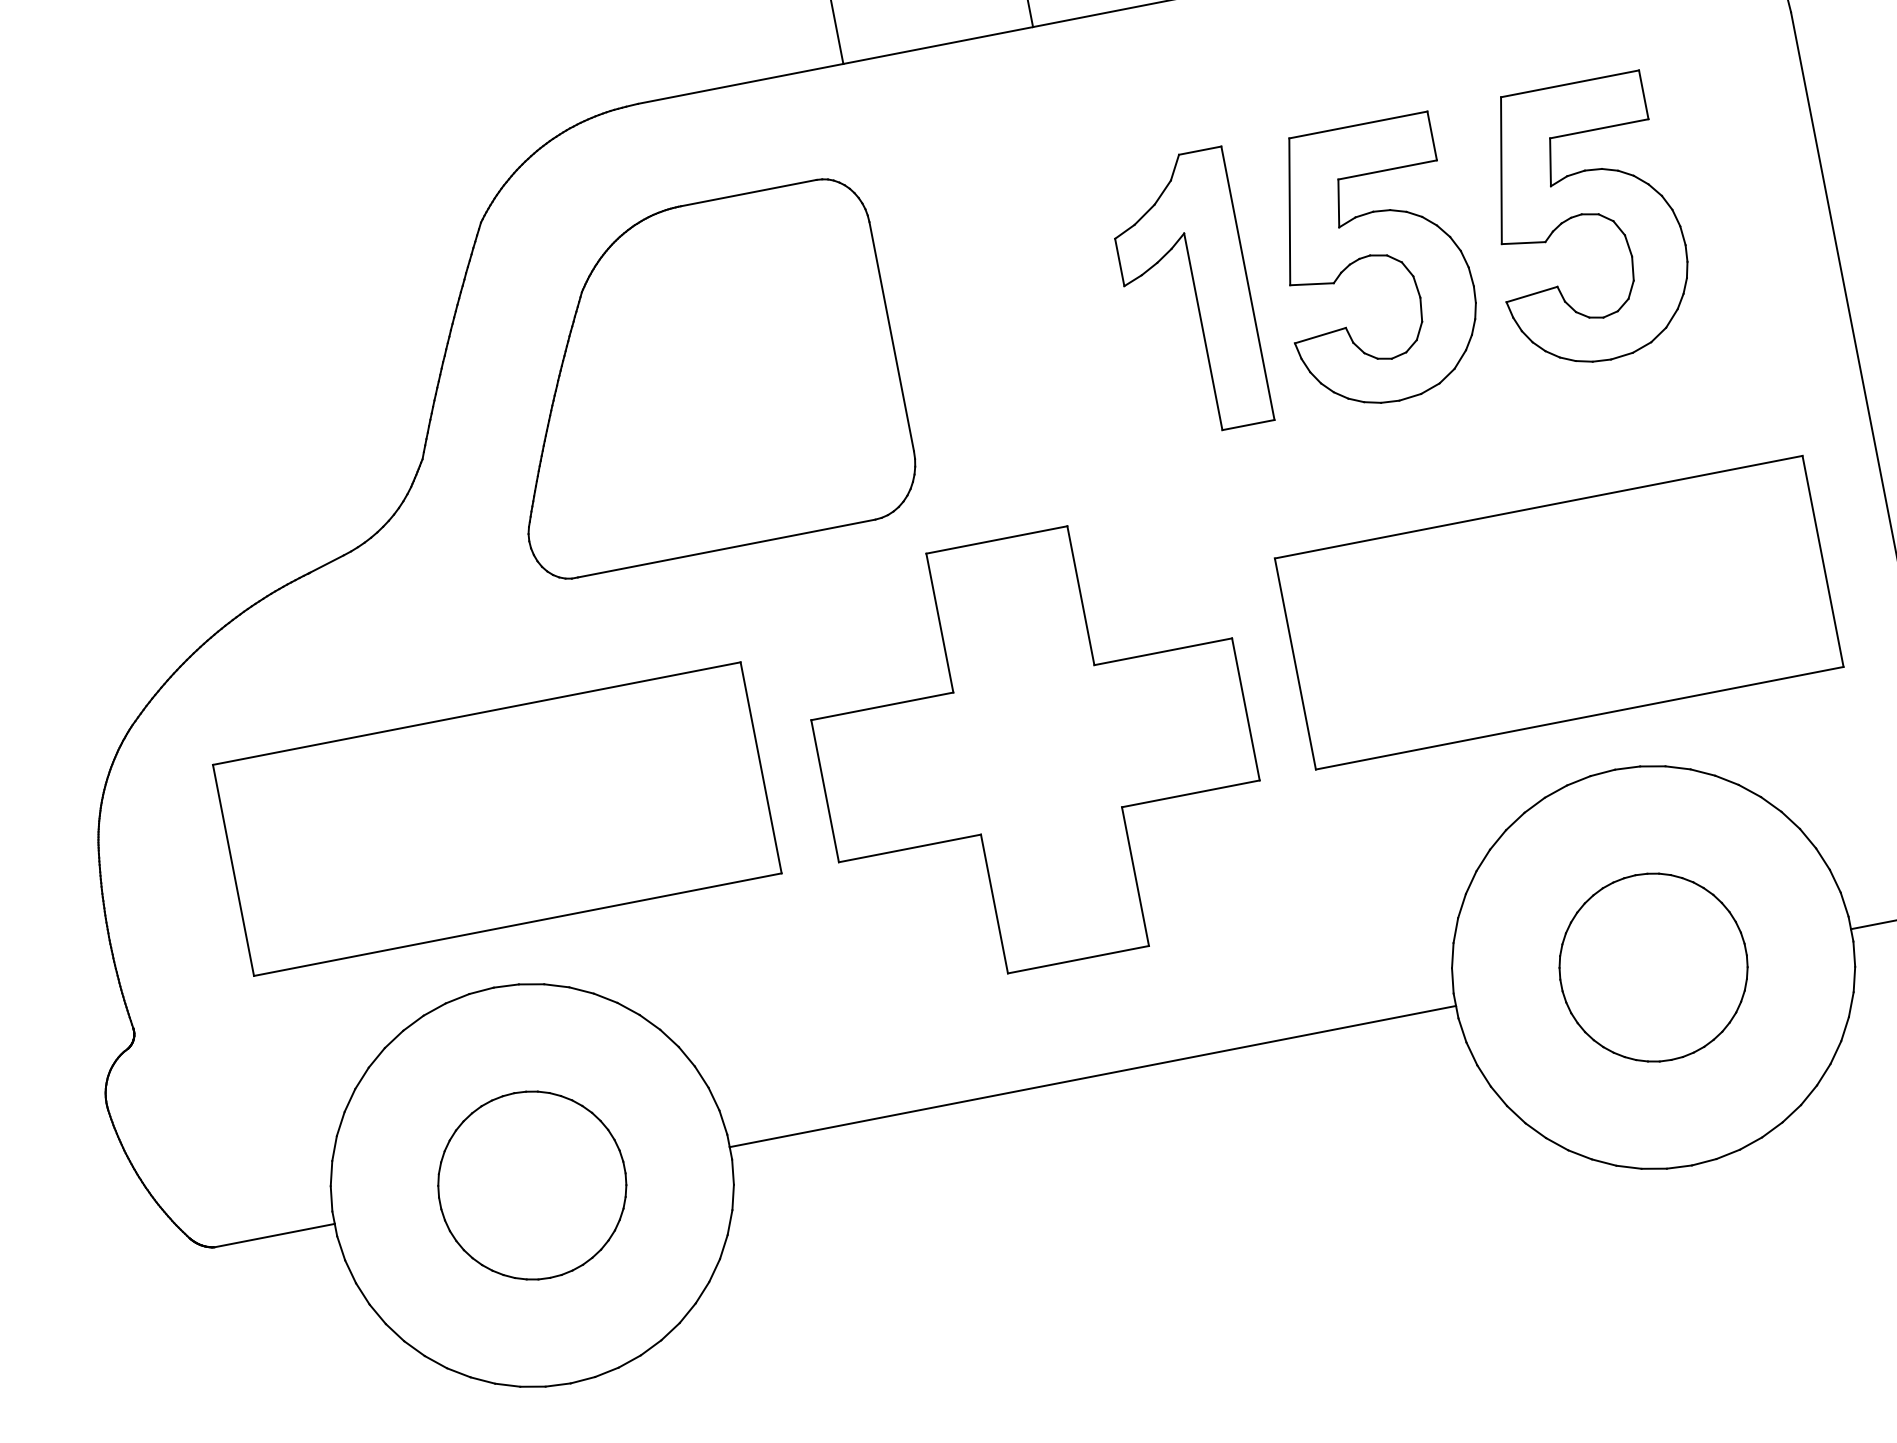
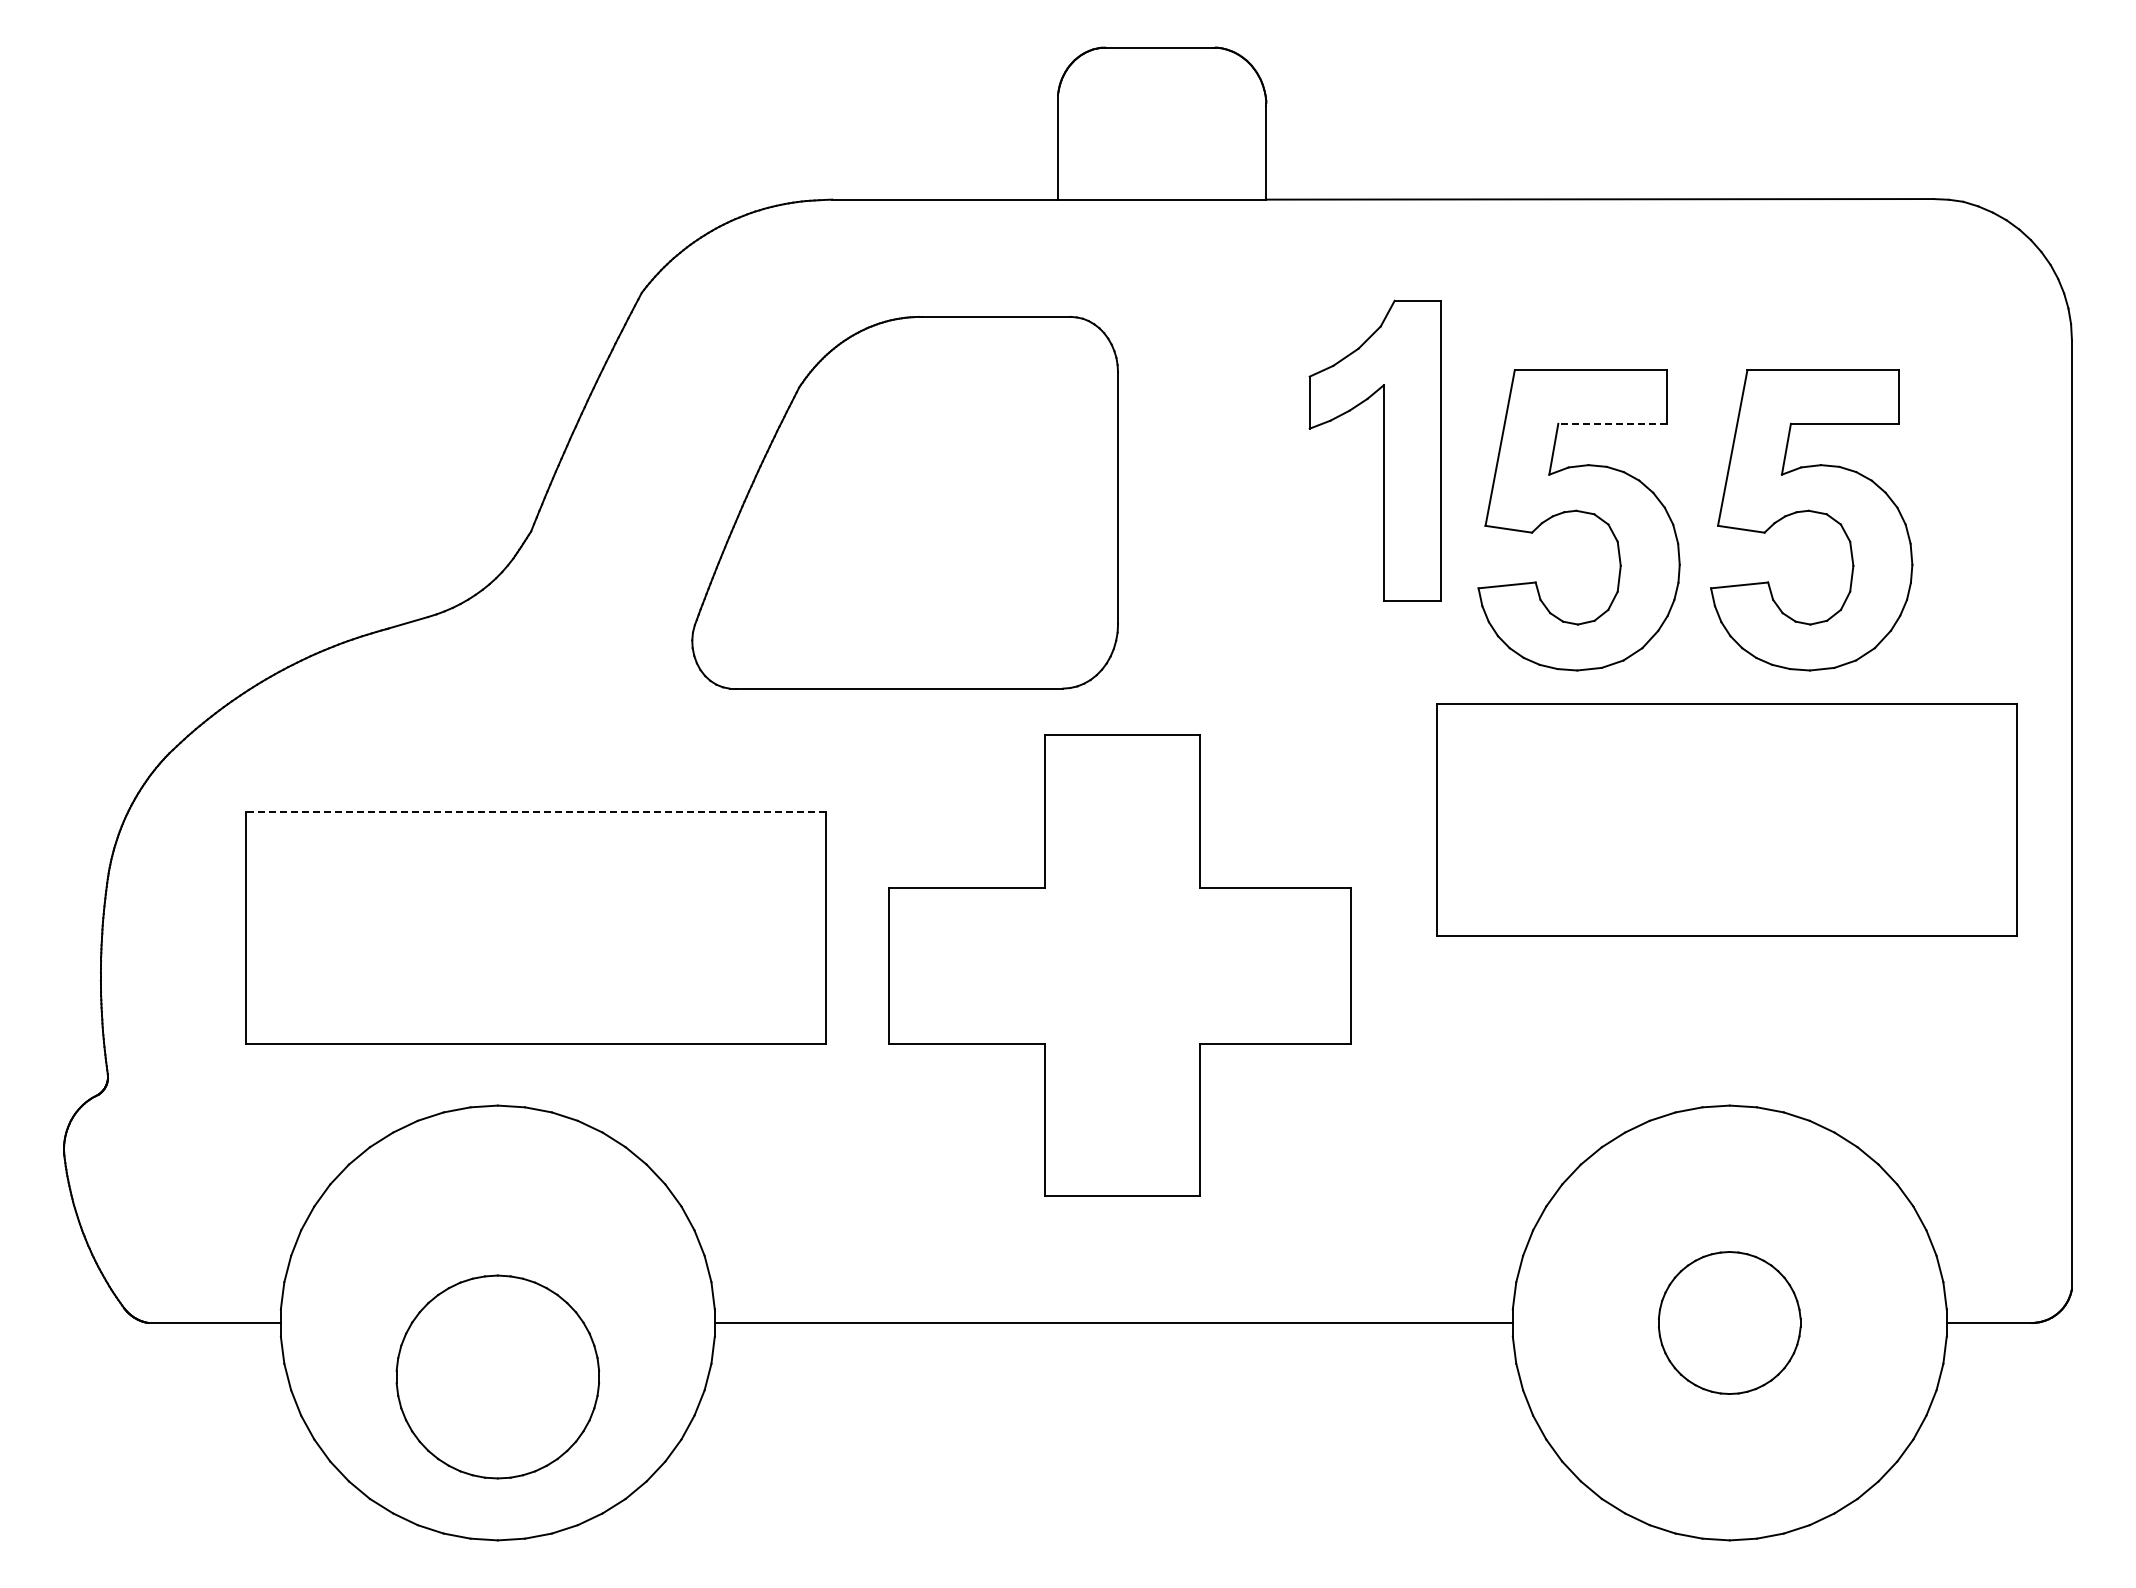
line: (1386, 169) -> (1611, 423), solid -> dashed
part: (1195, 292) -> (1383, 450), moved
part: (698, 378) -> (904, 502), moved
part: (1558, 612) -> (1726, 819), moved
line: (476, 713) -> (536, 811), solid -> dashed
part: (1653, 967) -> (1729, 1322), size x0.7
part: (531, 1185) -> (497, 1376), moved

